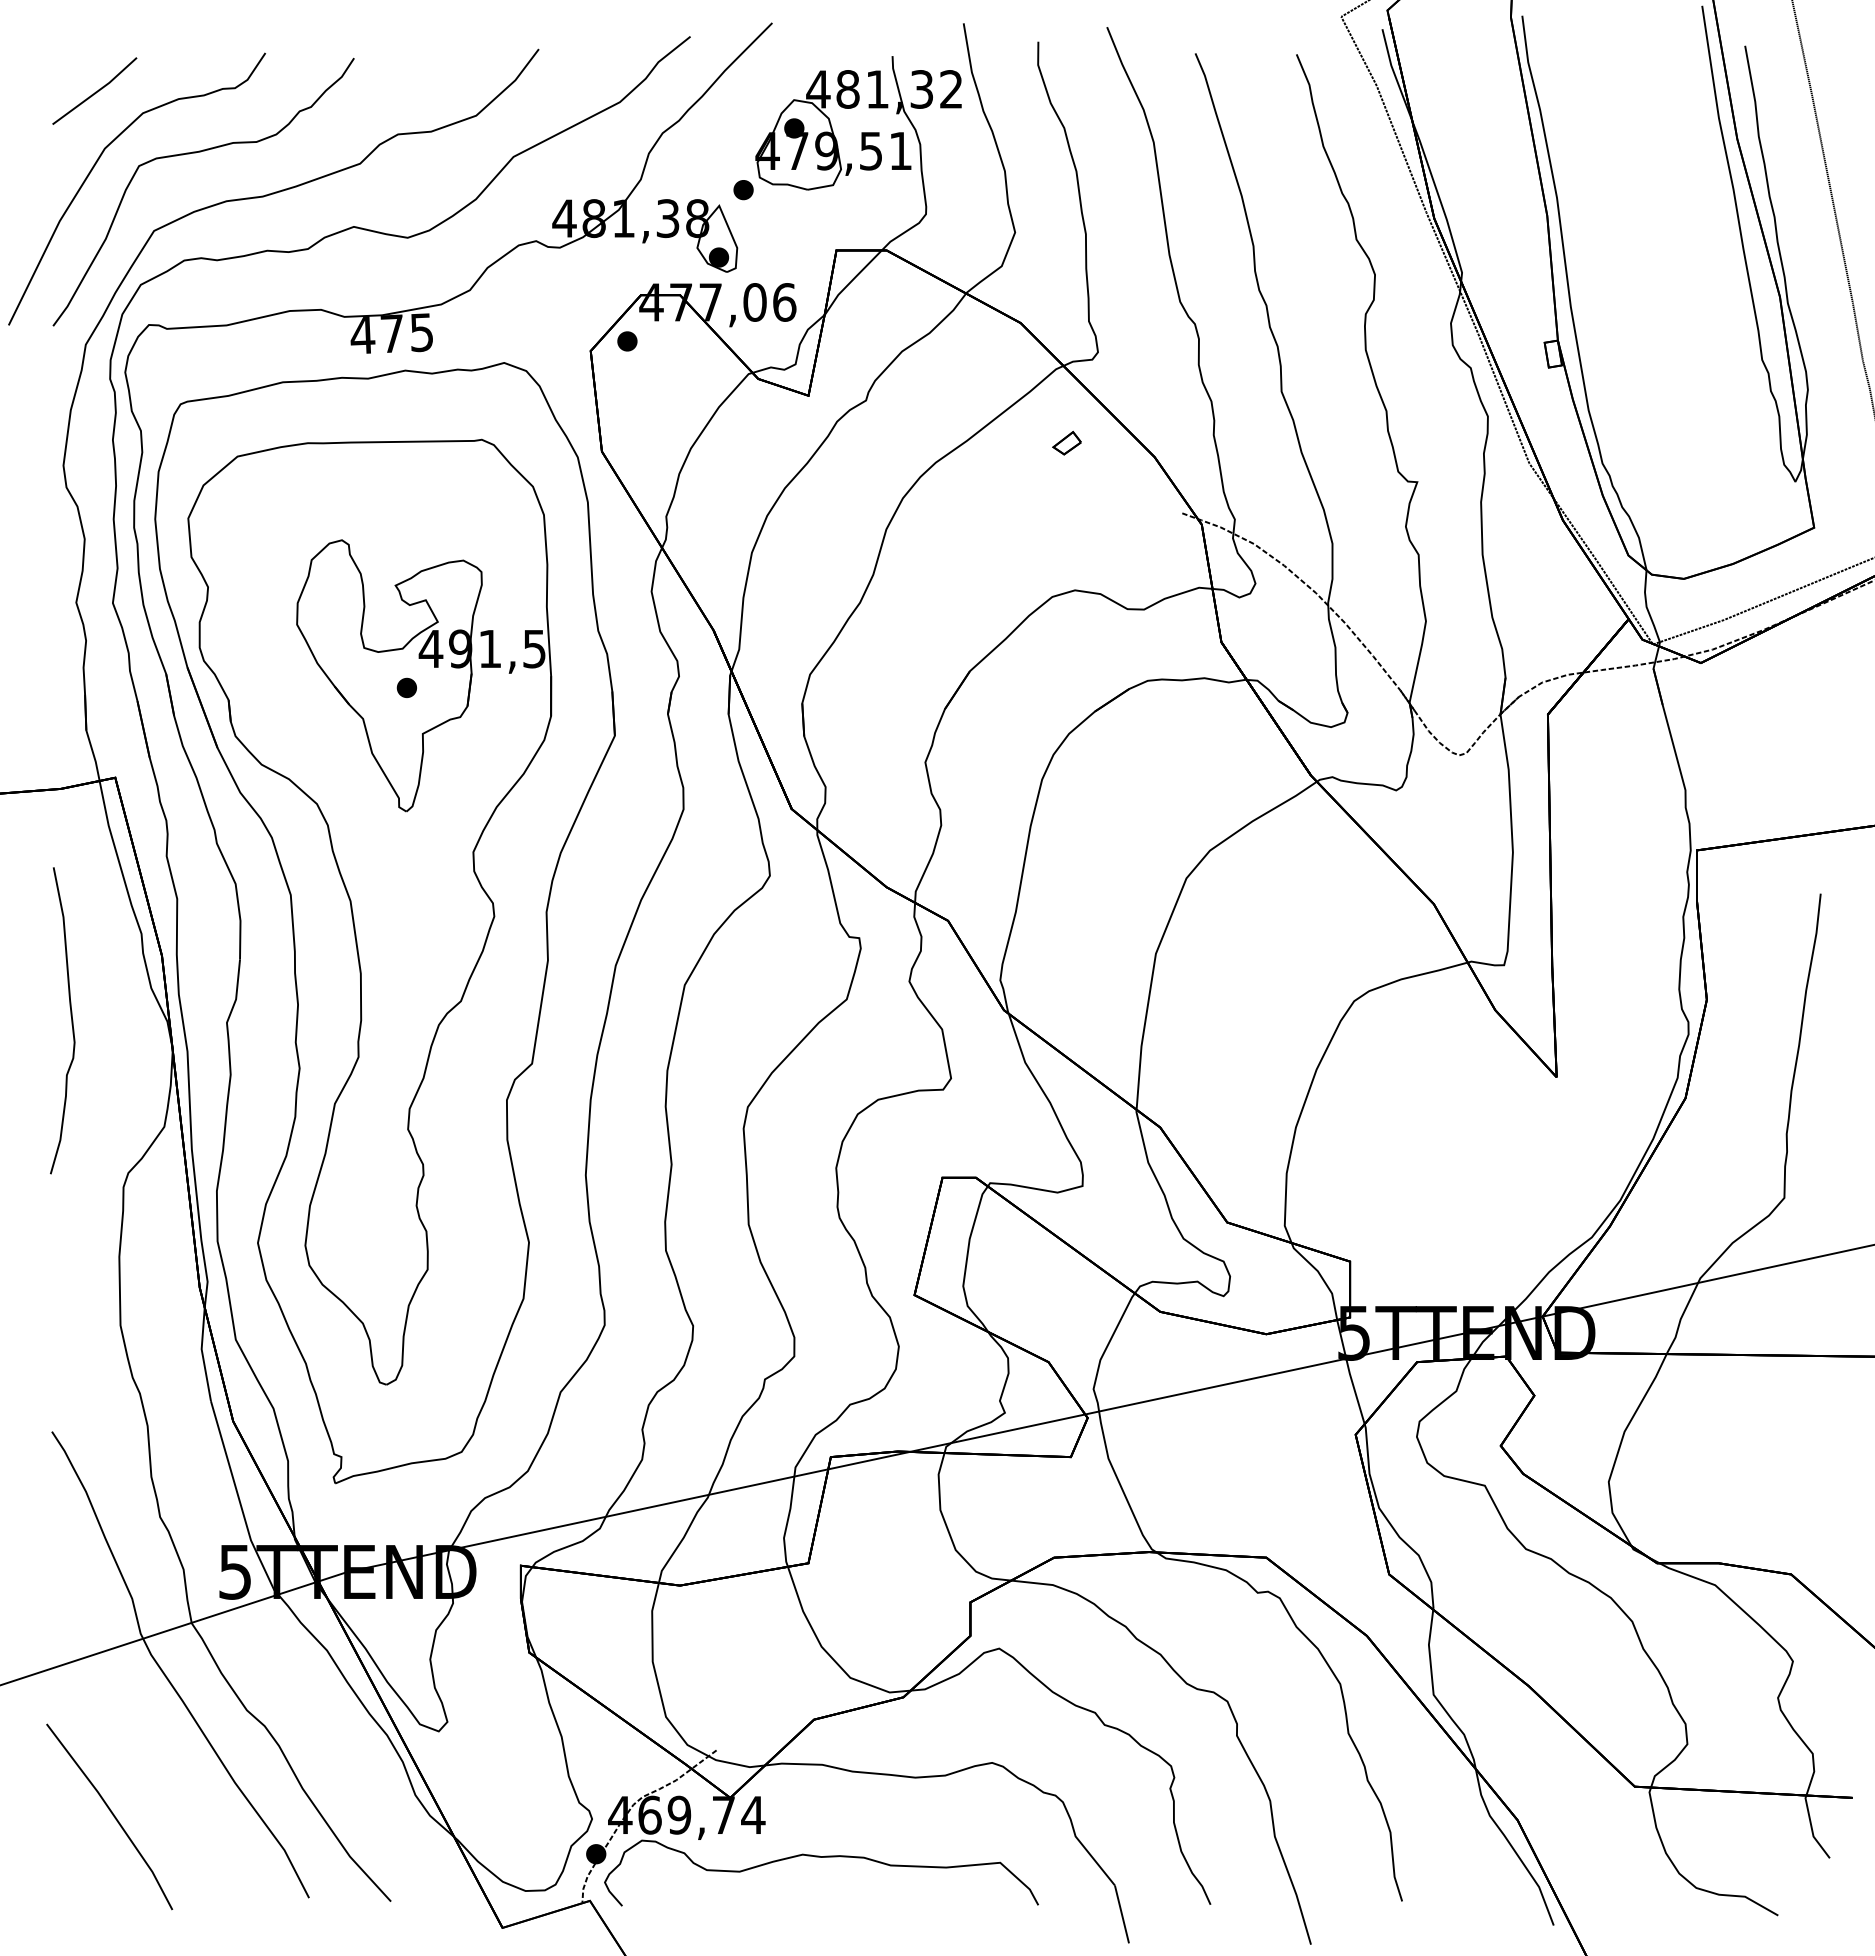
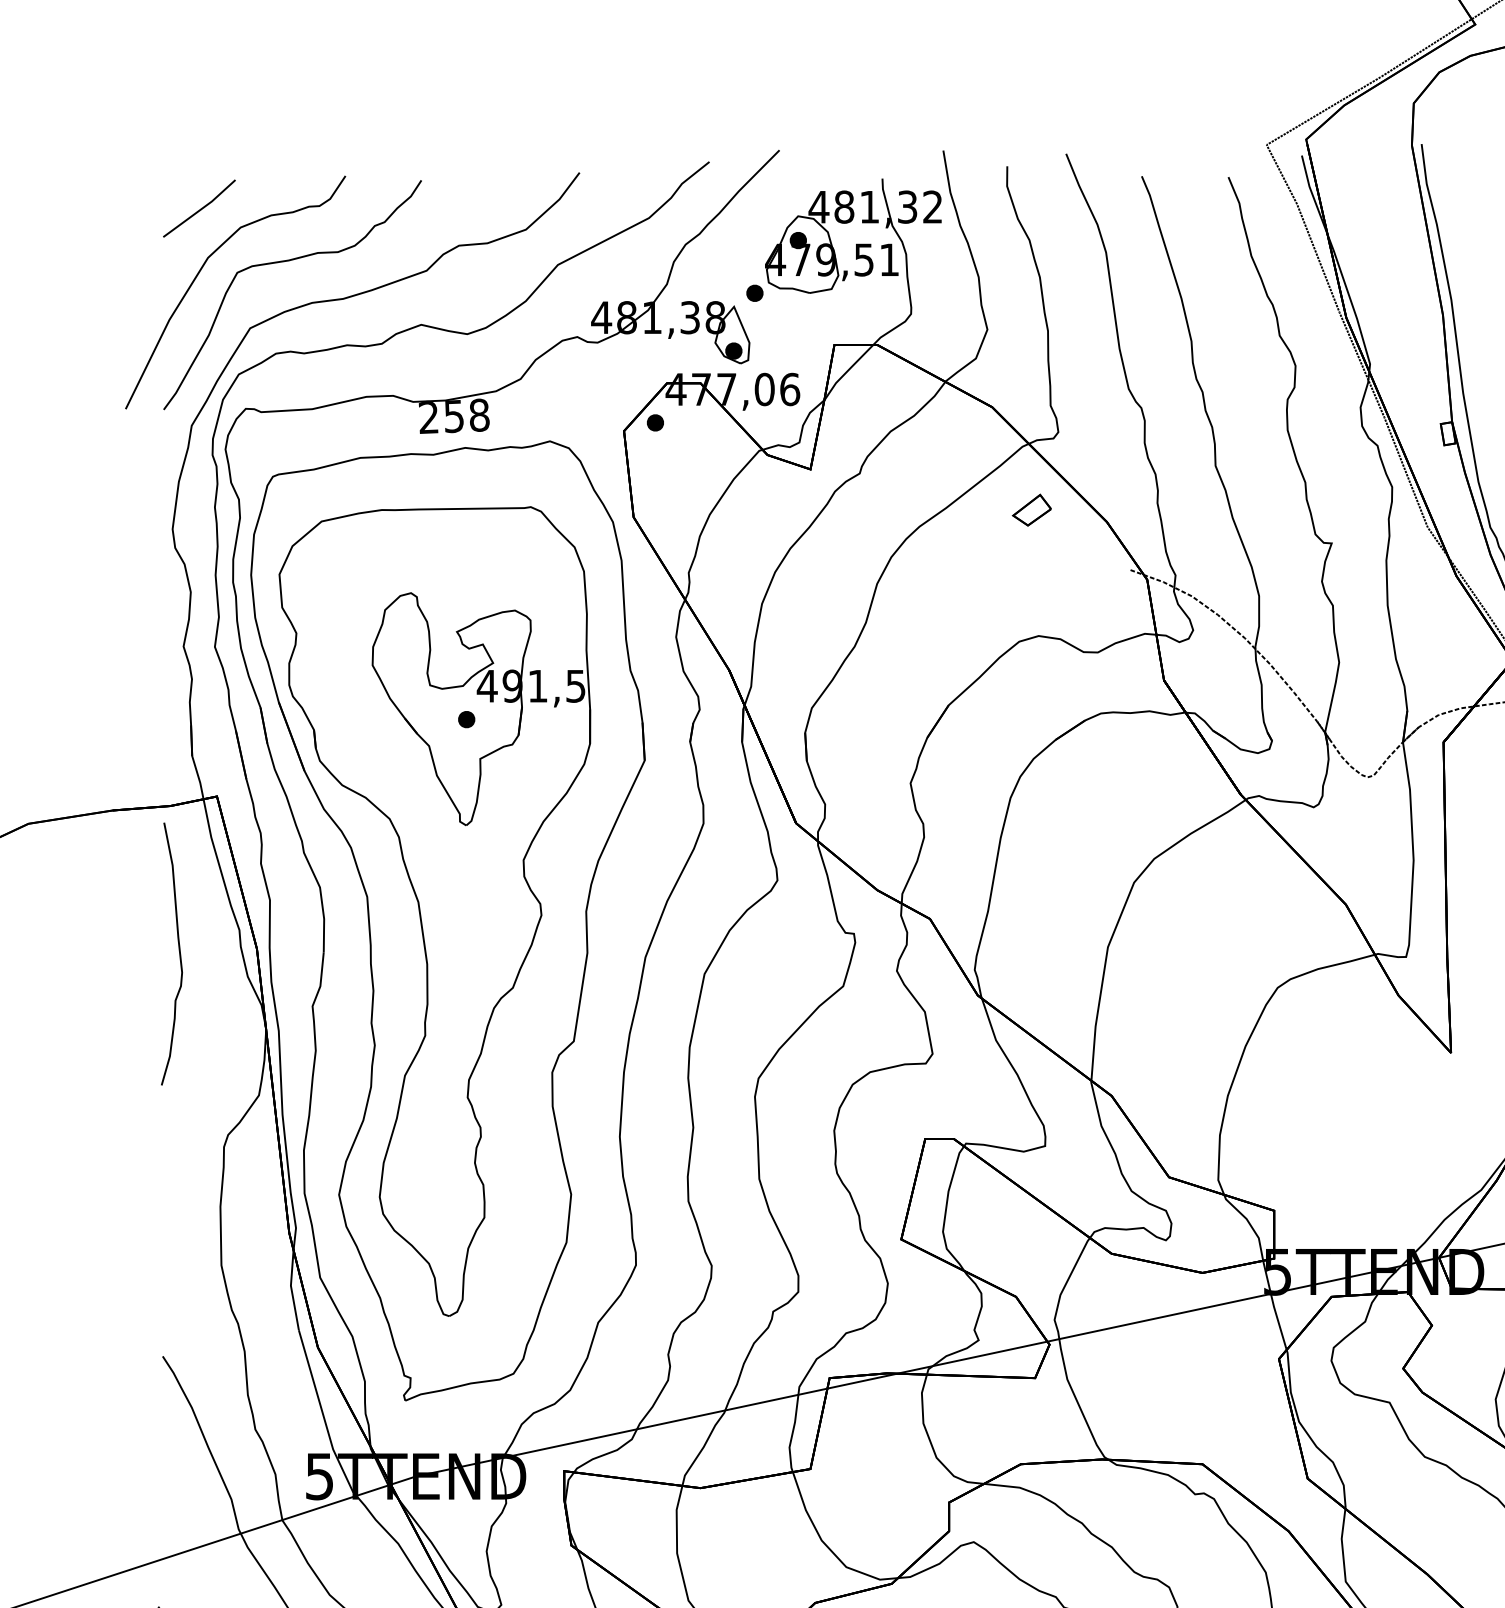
text: (391, 333) -> (453, 416), 475 -> 258
part: (1066, 442) -> (1031, 509), size x1.6
curve: (70, 1016) -> (178, 950), moved

